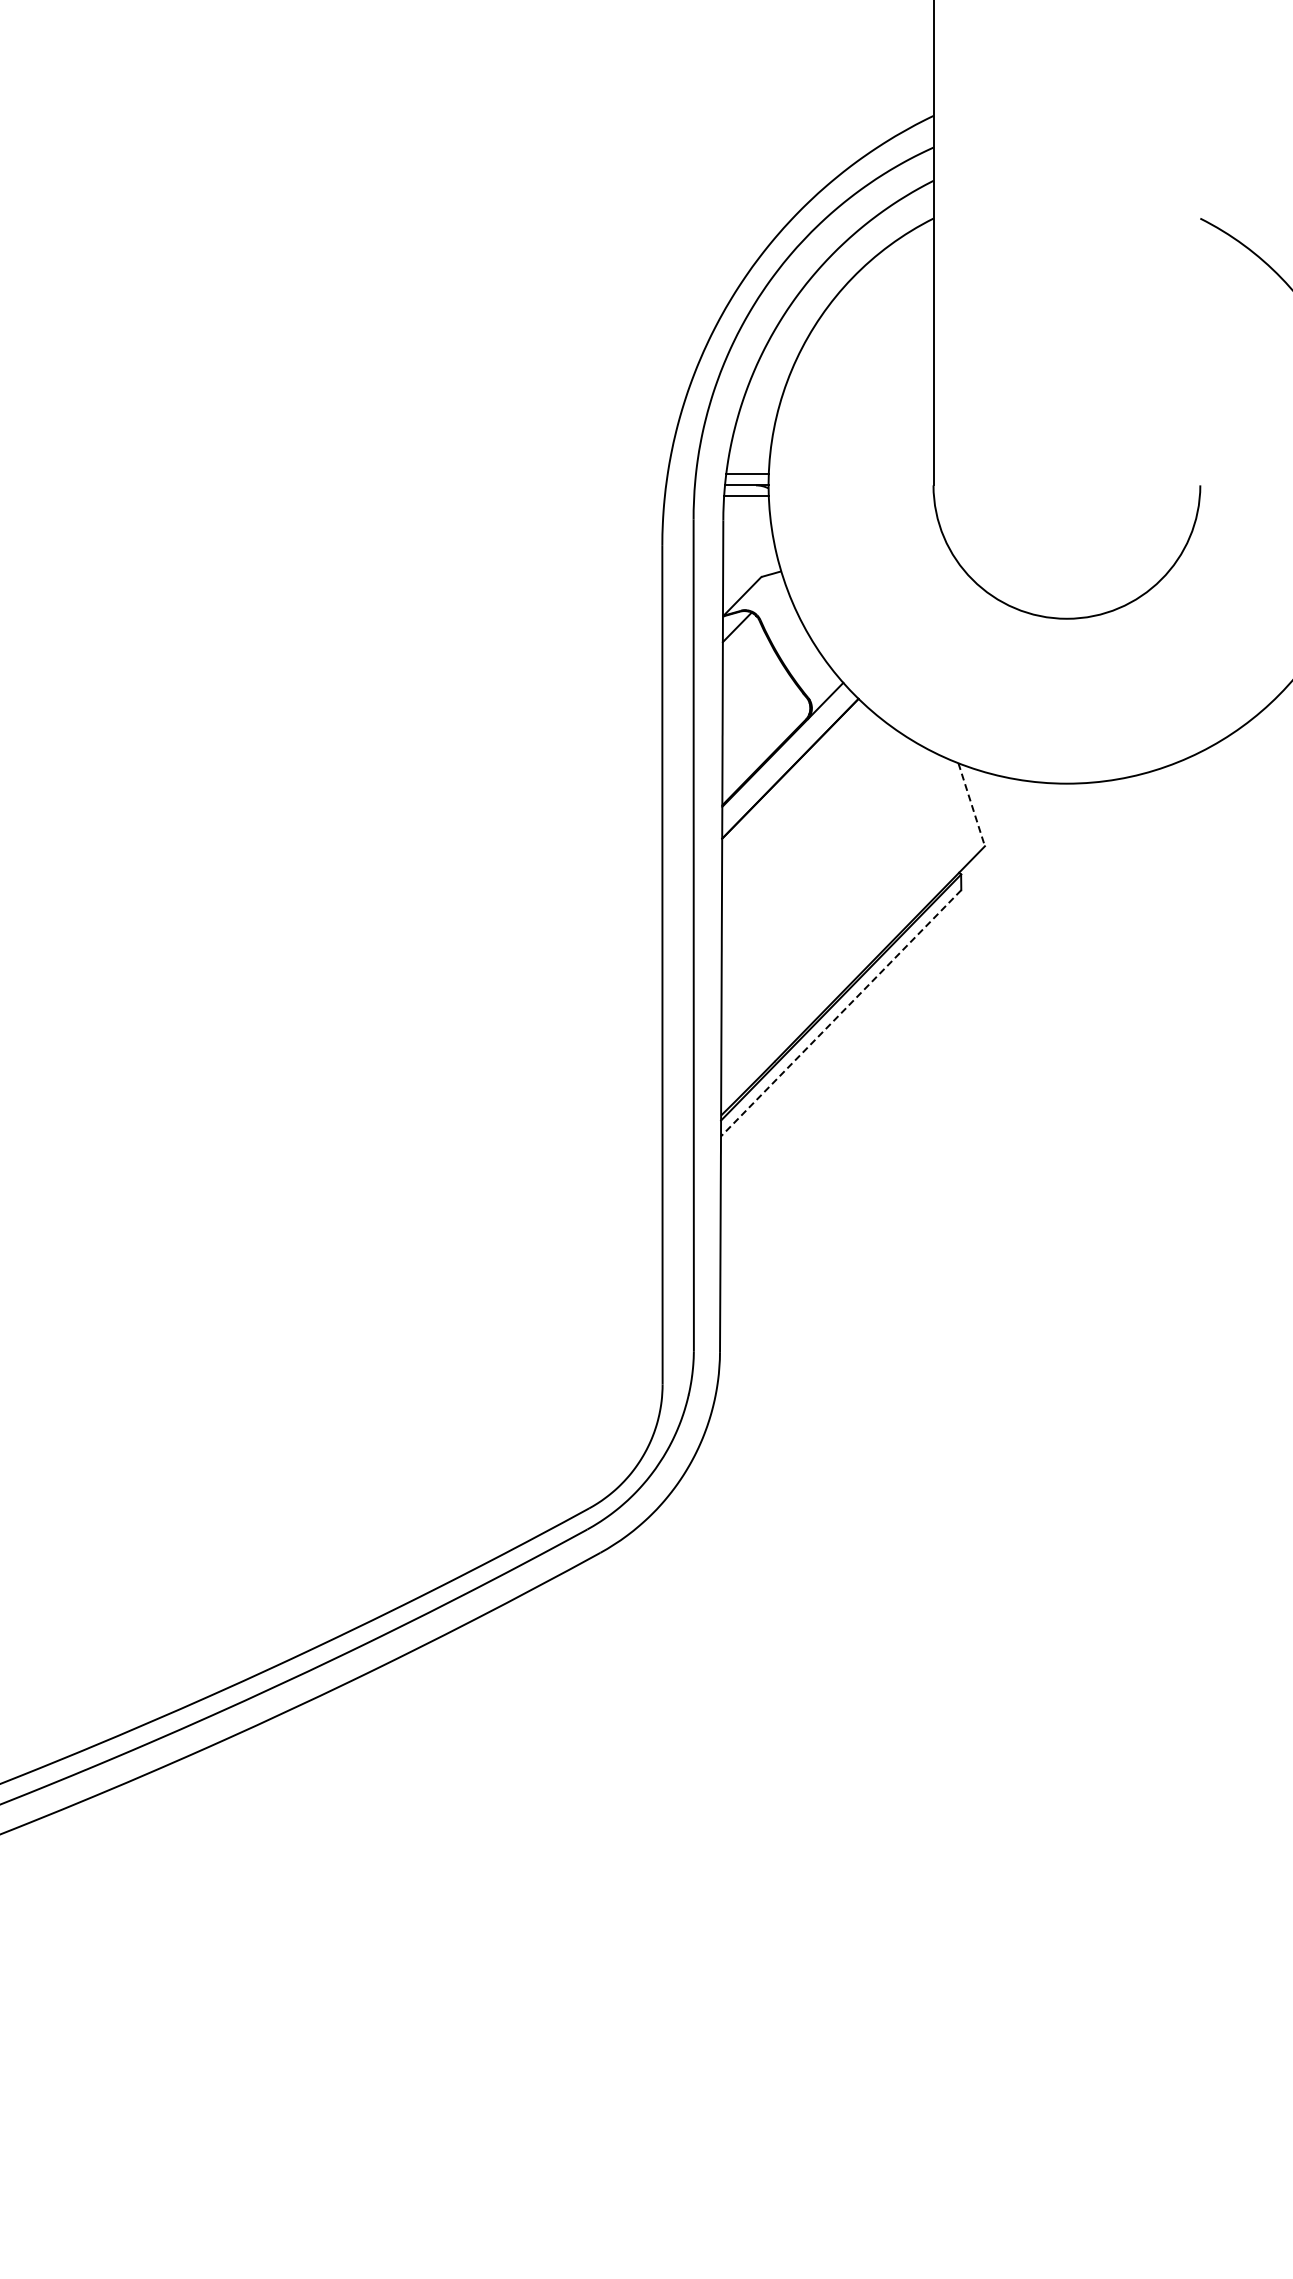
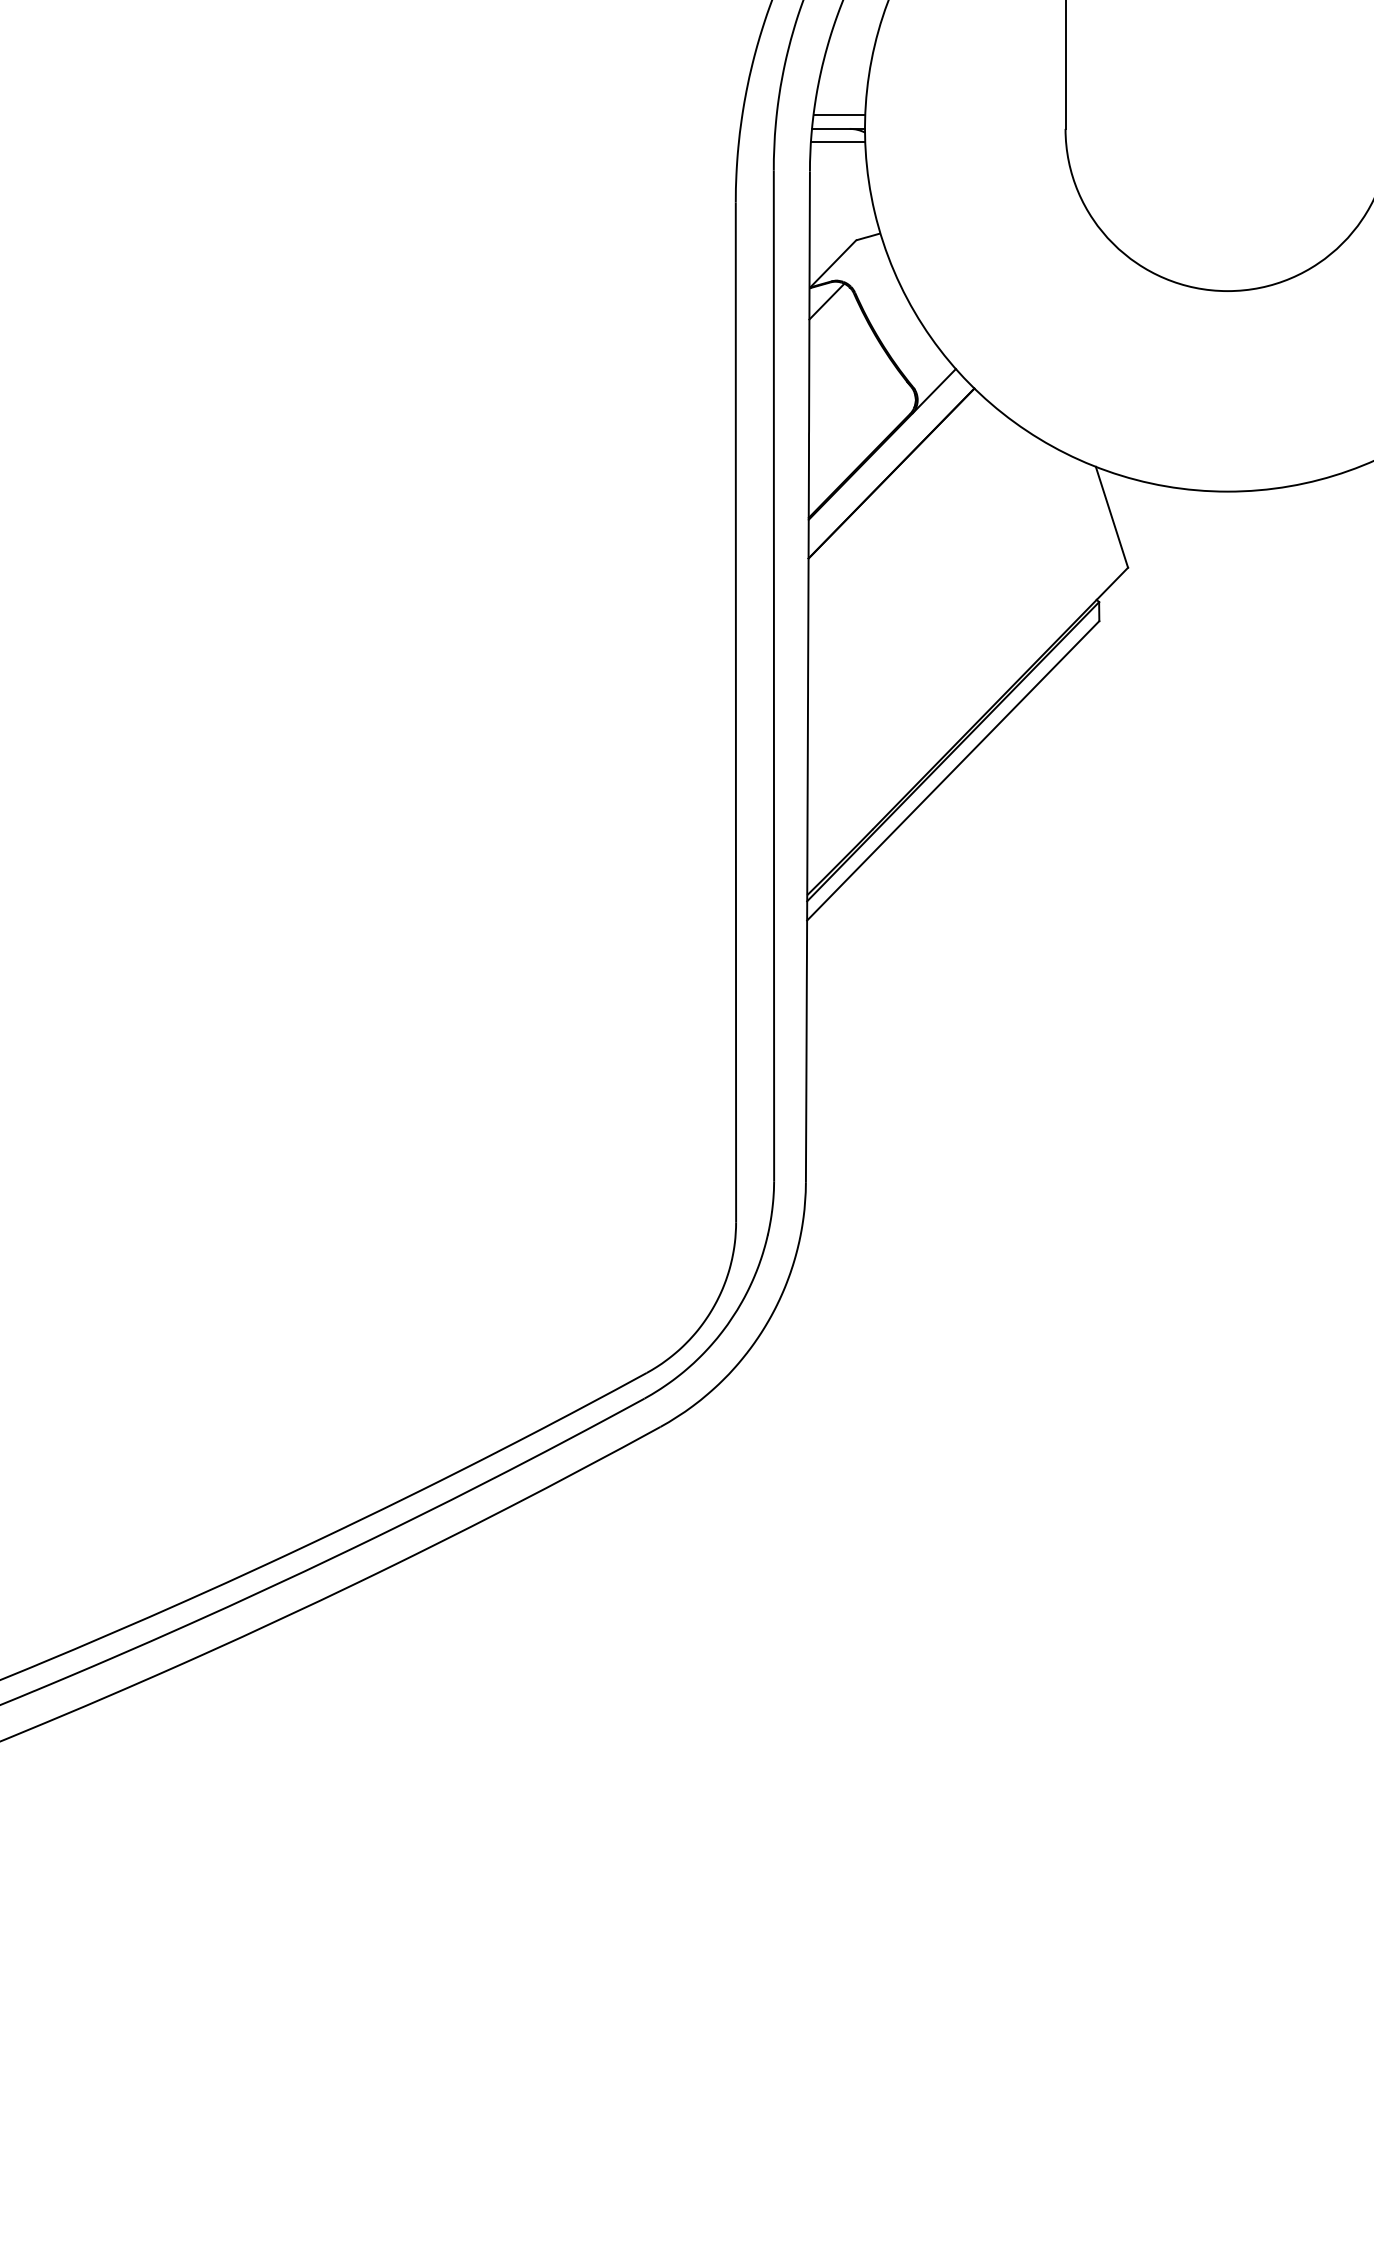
line: (971, 804) -> (1111, 516), dashed -> solid
line: (840, 1013) -> (952, 771), dashed -> solid

